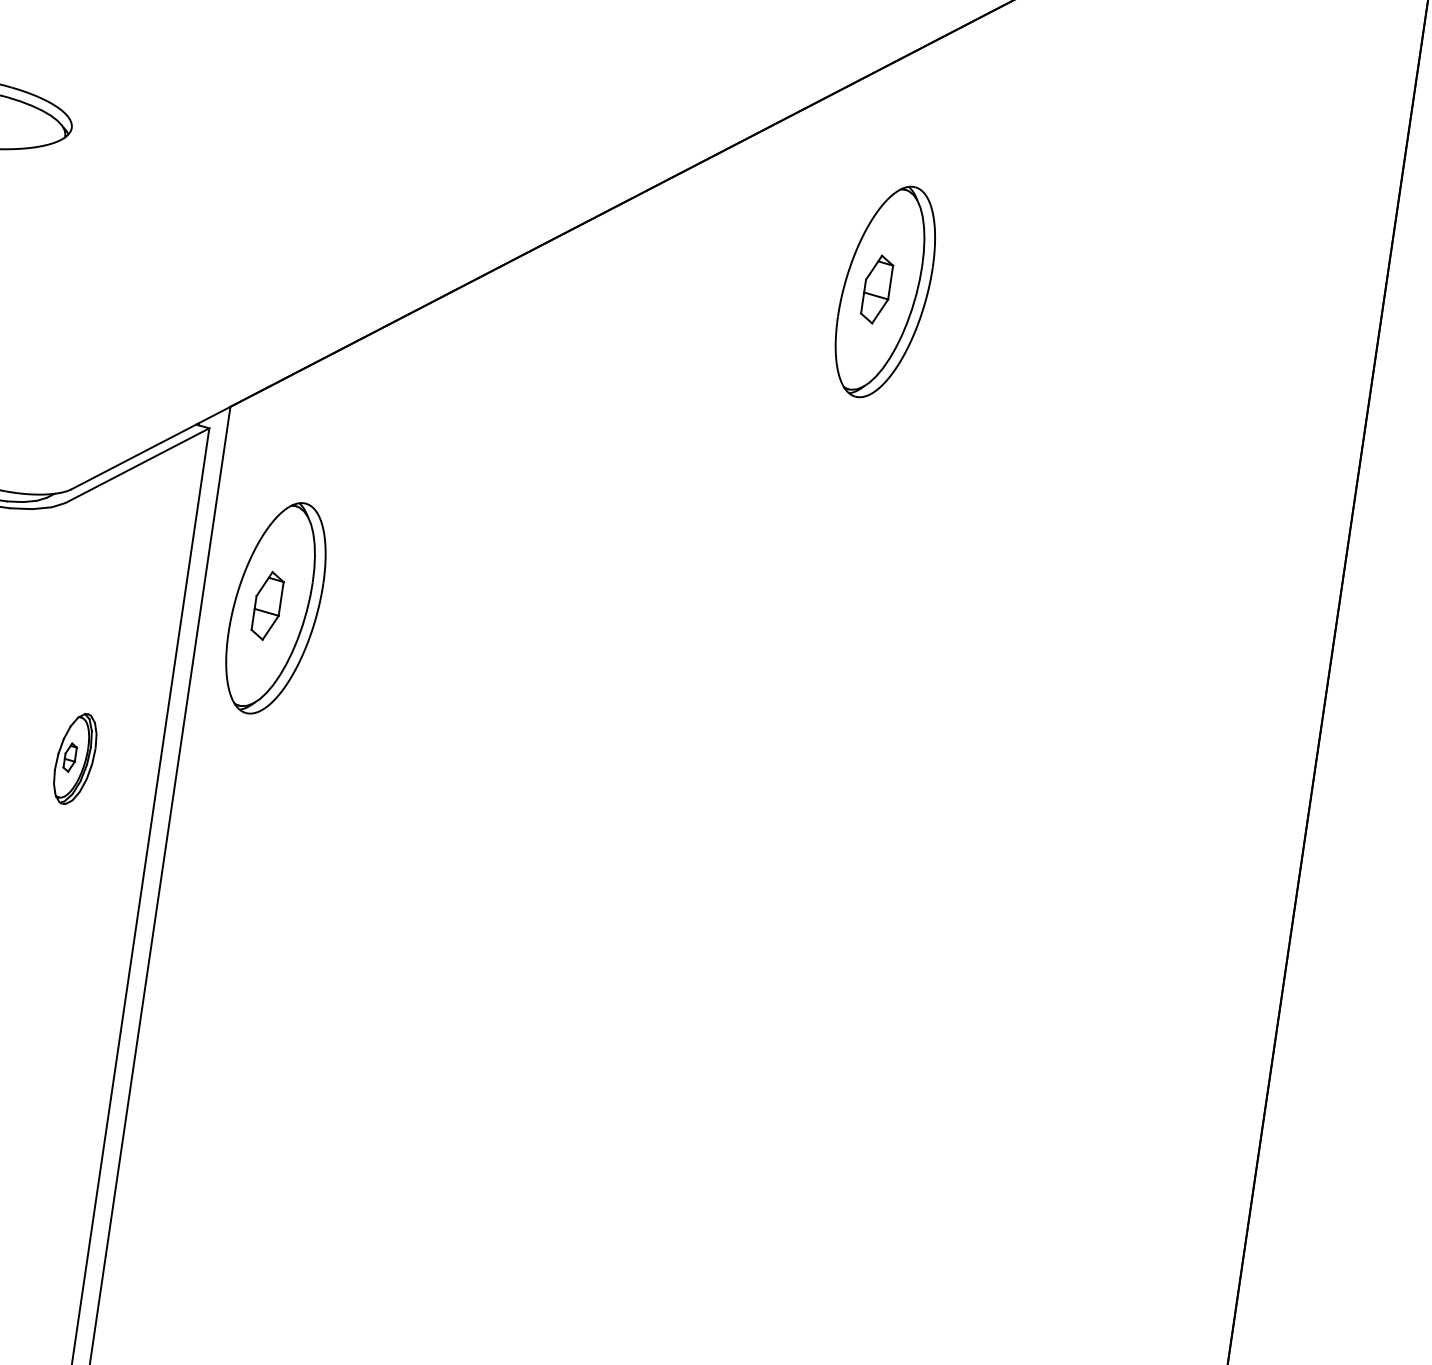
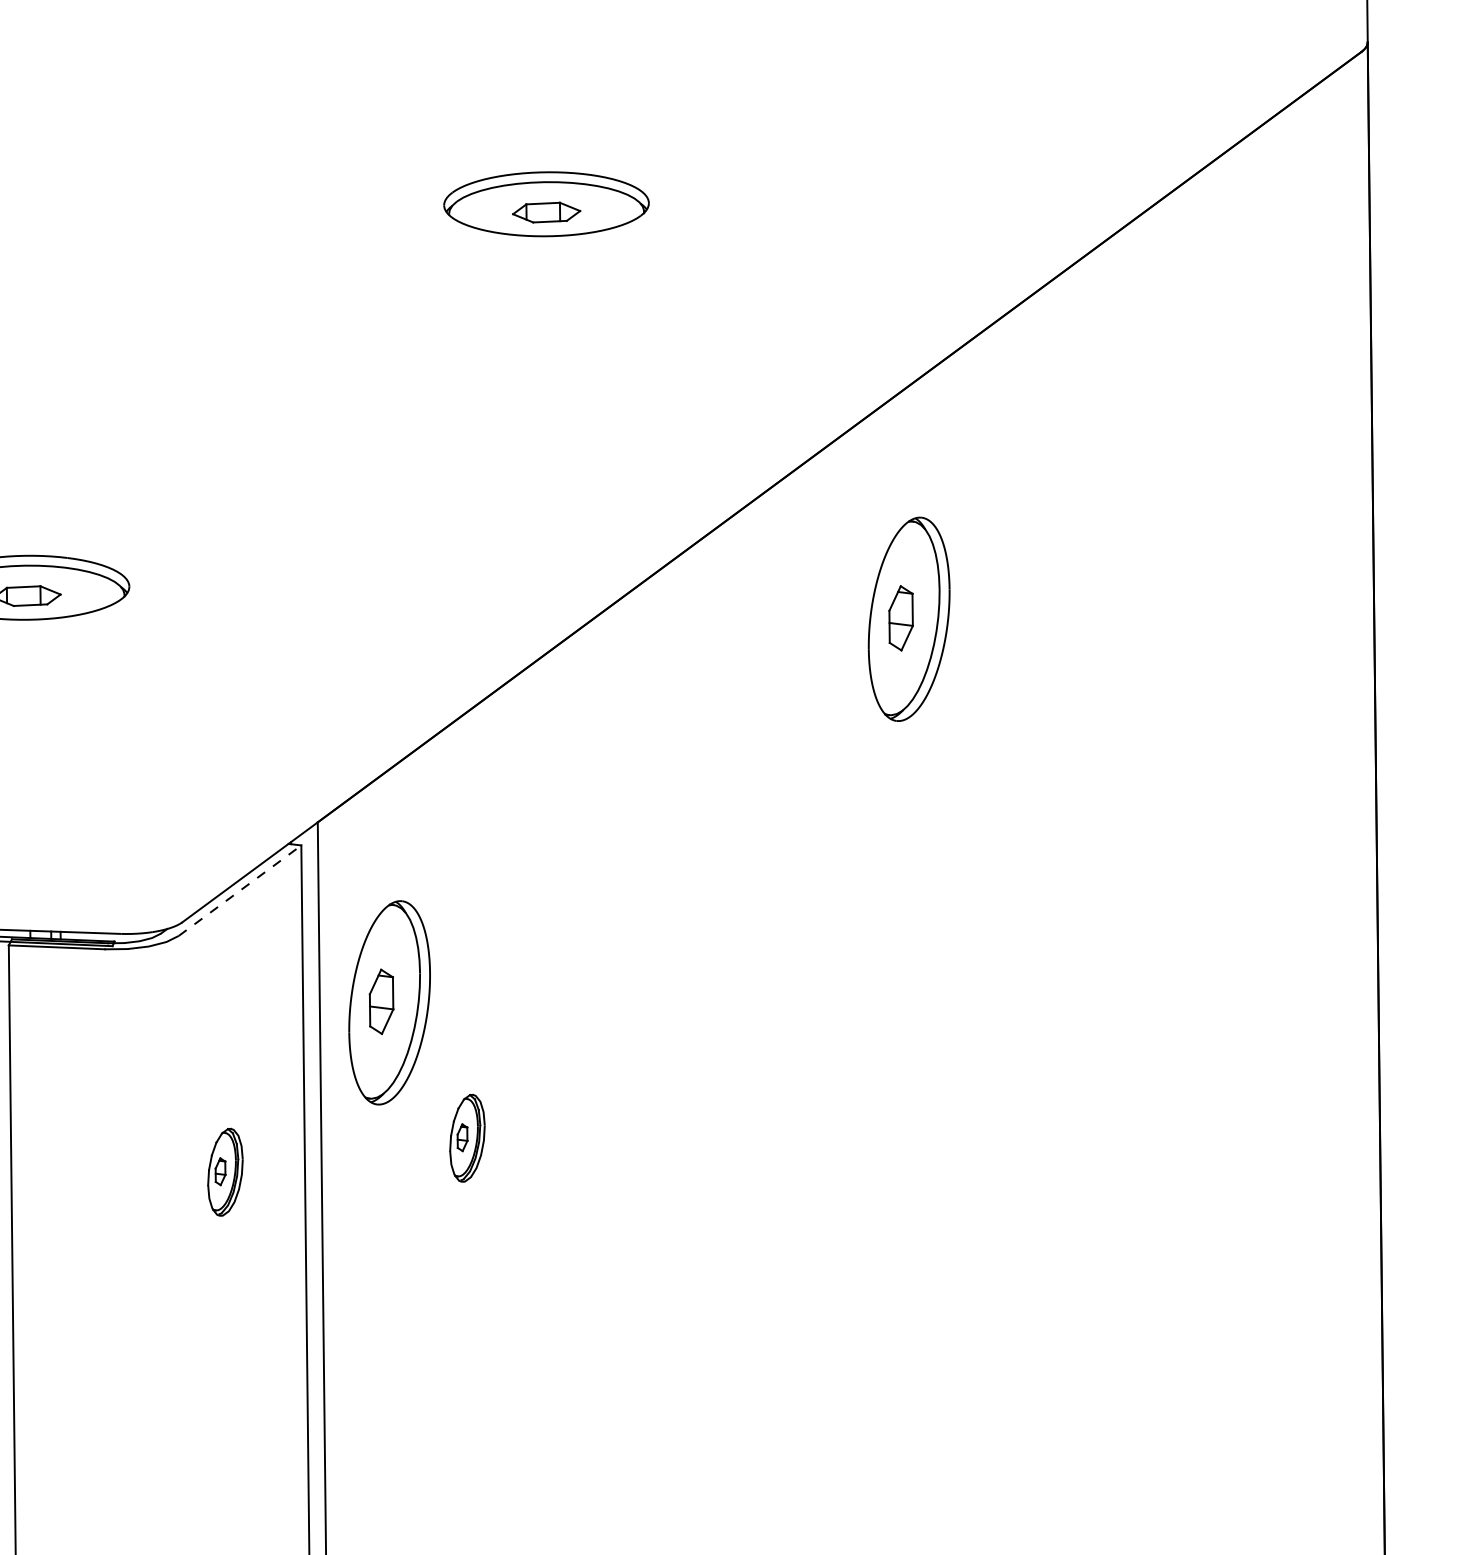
line: (137, 465) -> (240, 890), solid -> dashed
part: (335, 762) -> (467, 1137), added

